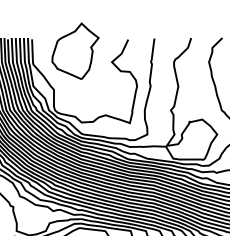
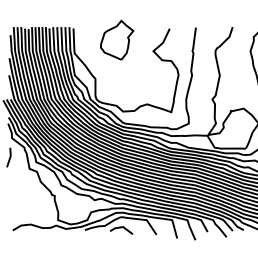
part: (76, 50) -> (117, 39), size x0.7

